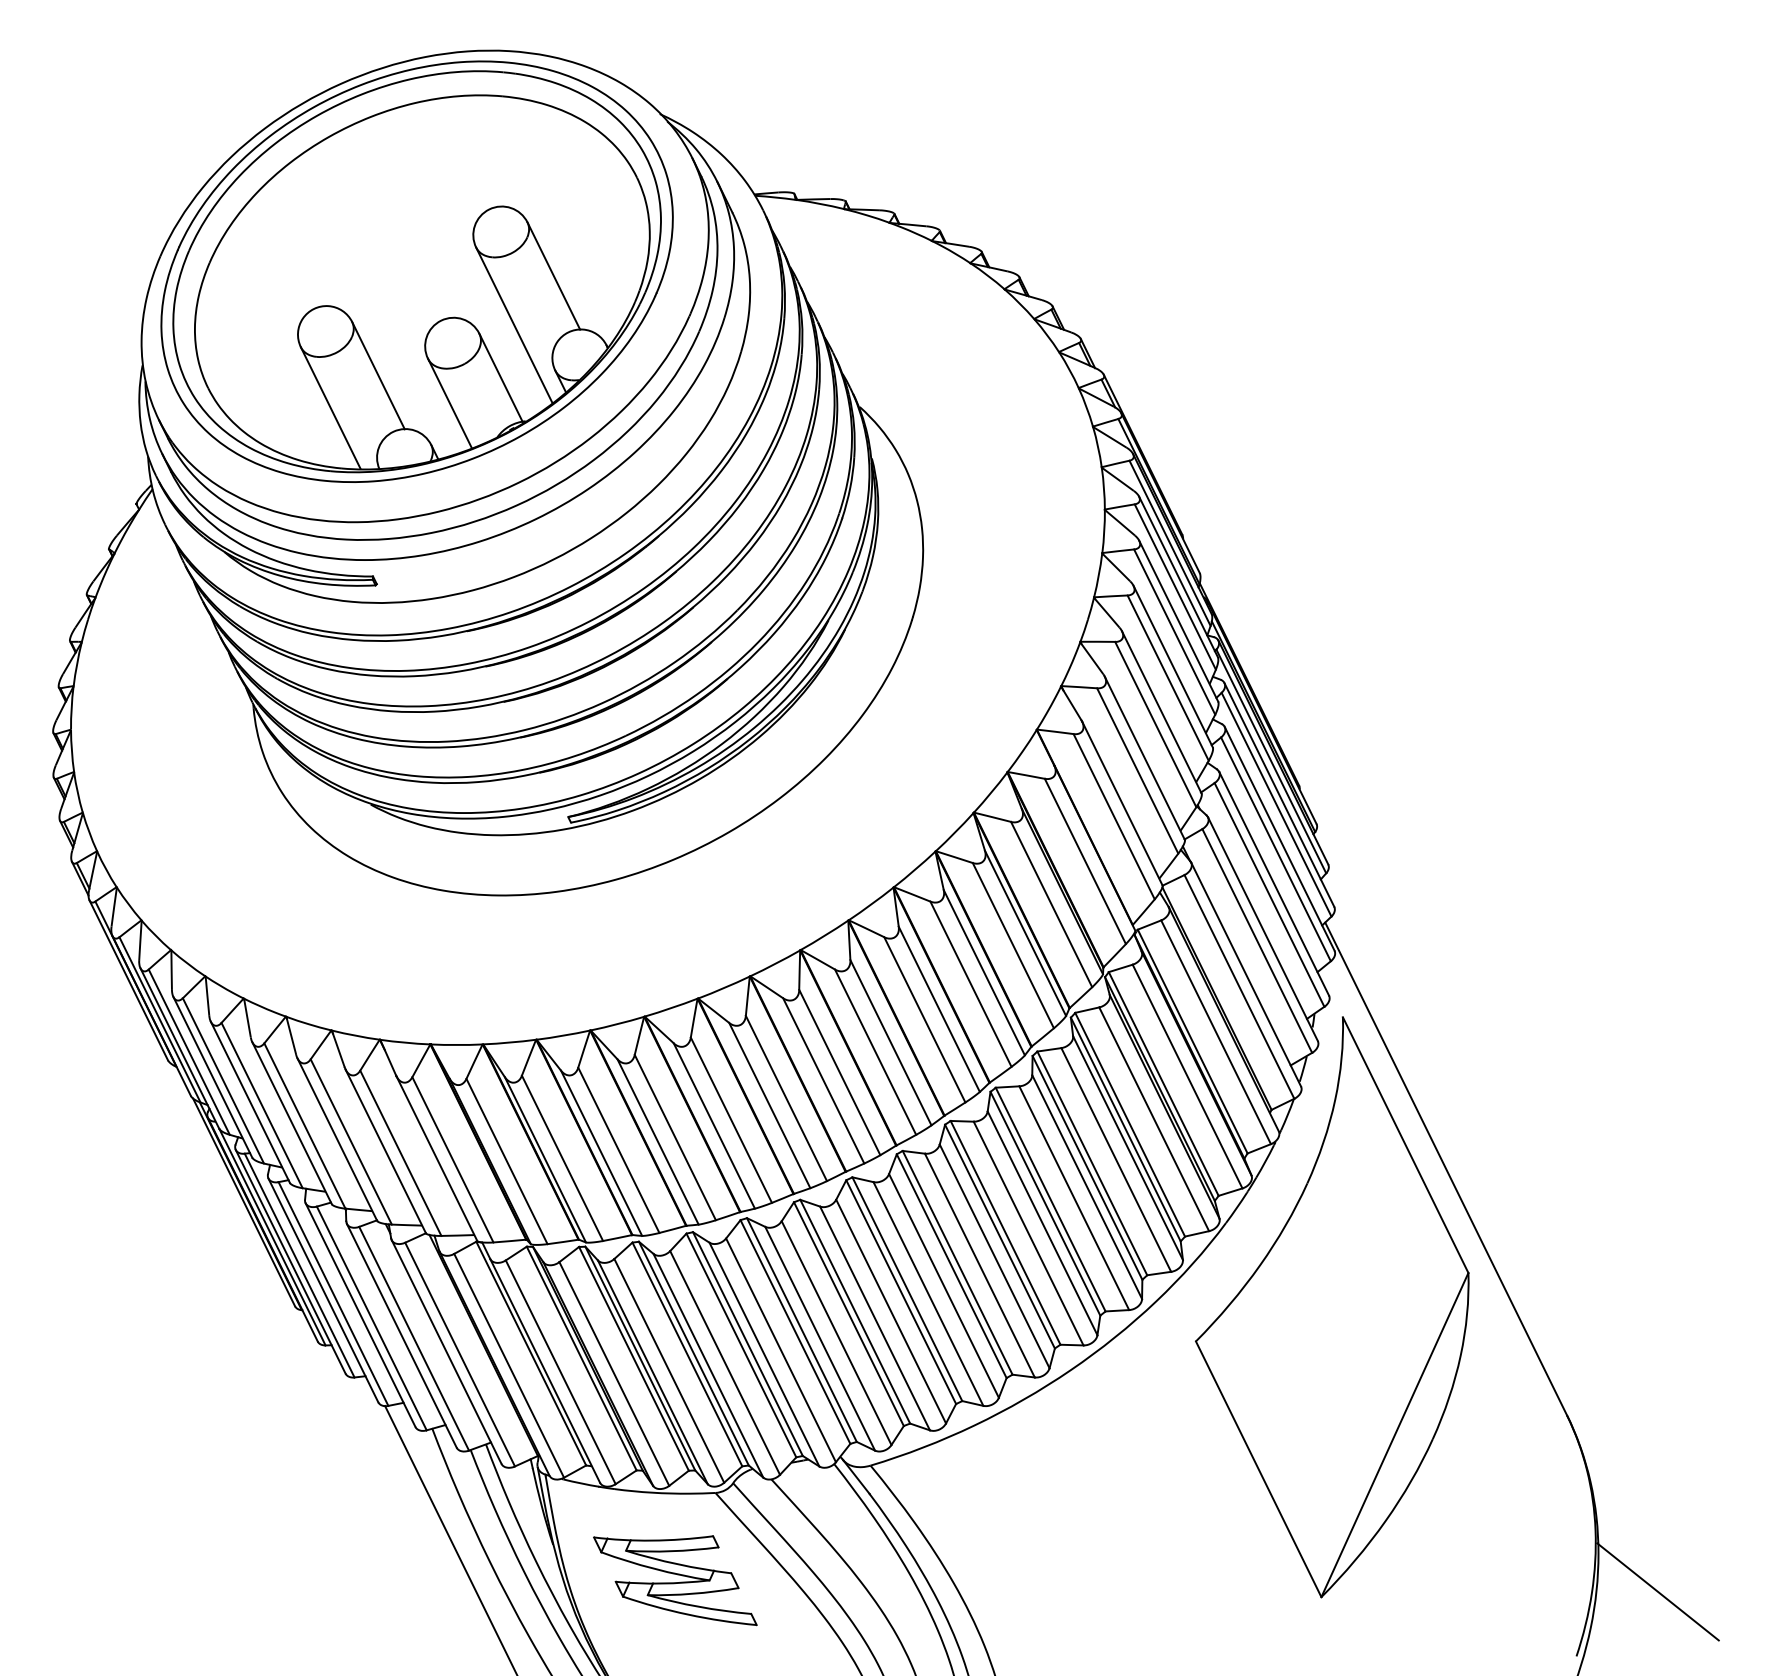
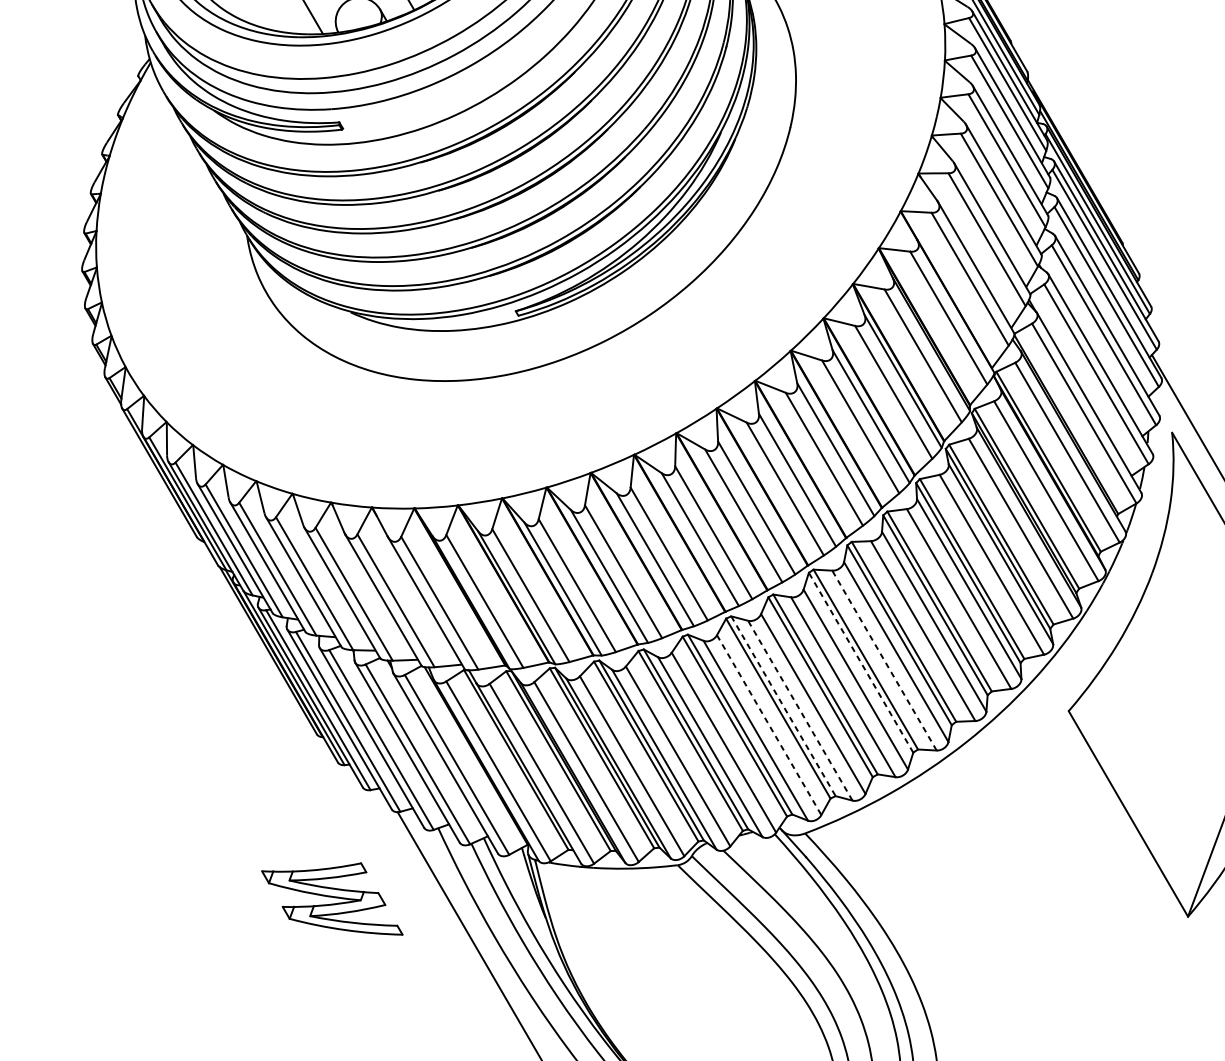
line: (979, 1265) -> (884, 660), solid -> dashed
line: (951, 1266) -> (860, 663), solid -> dashed
line: (855, 1311) -> (783, 706), solid -> dashed
line: (875, 1318) -> (800, 710), solid -> dashed
line: (836, 1333) -> (769, 725), solid -> dashed
part: (675, 1580) -> (332, 902), moved

